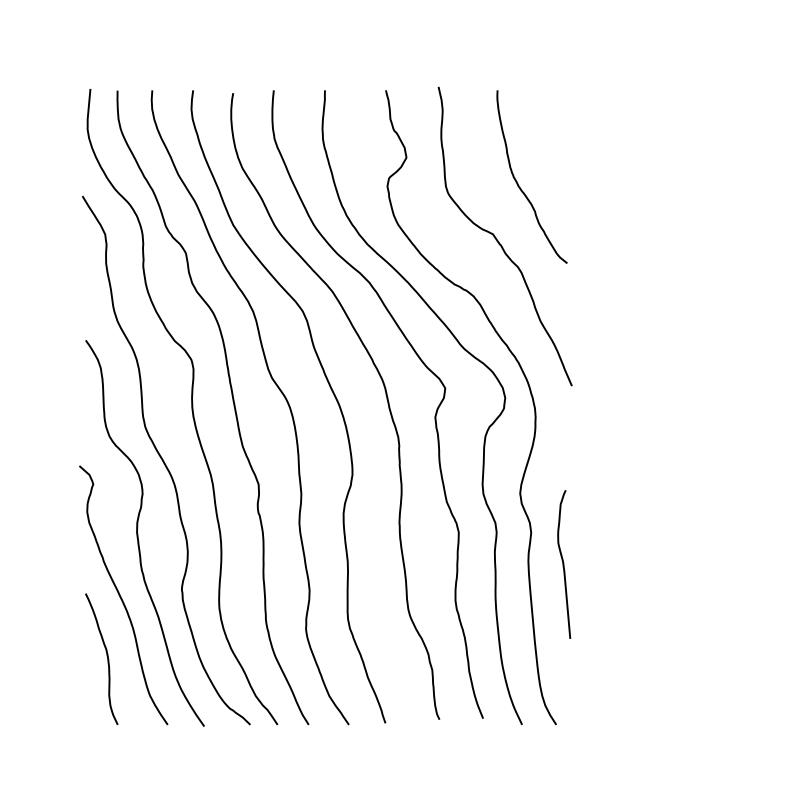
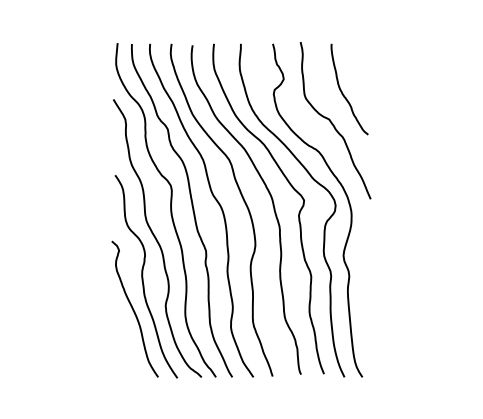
curve: (563, 565) -> (366, 293), removed
curve: (105, 656) -> (125, 341), removed

